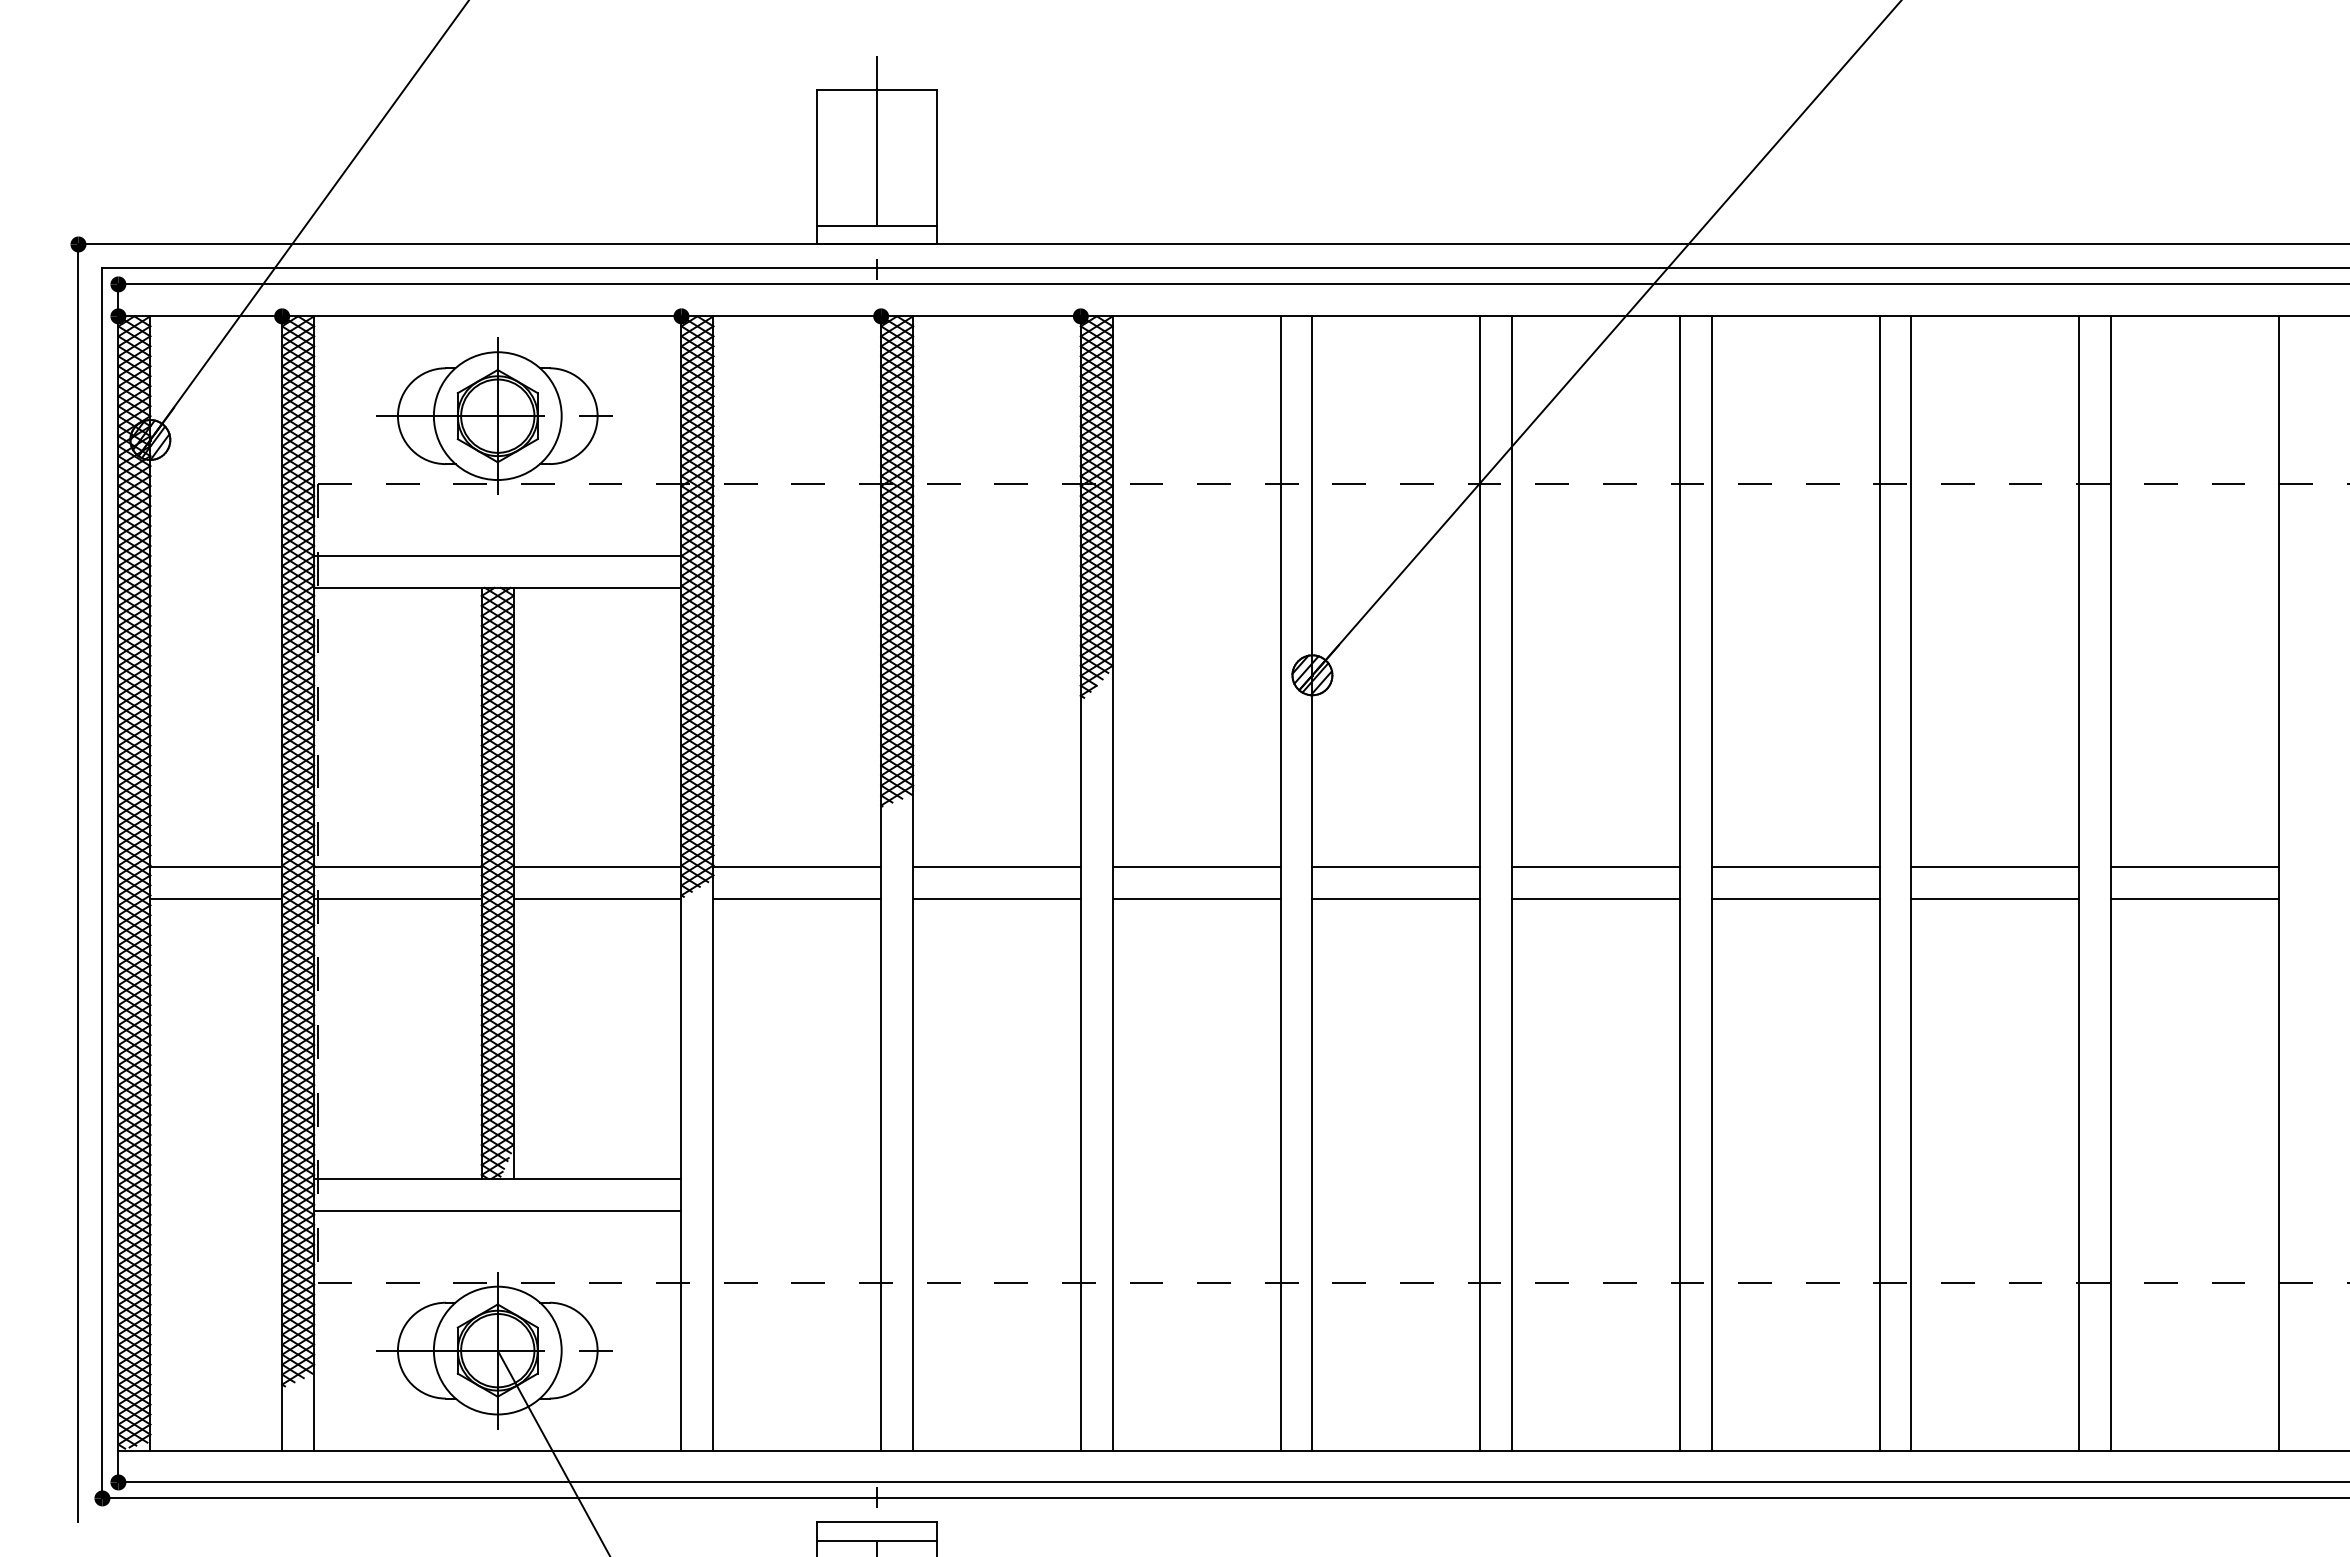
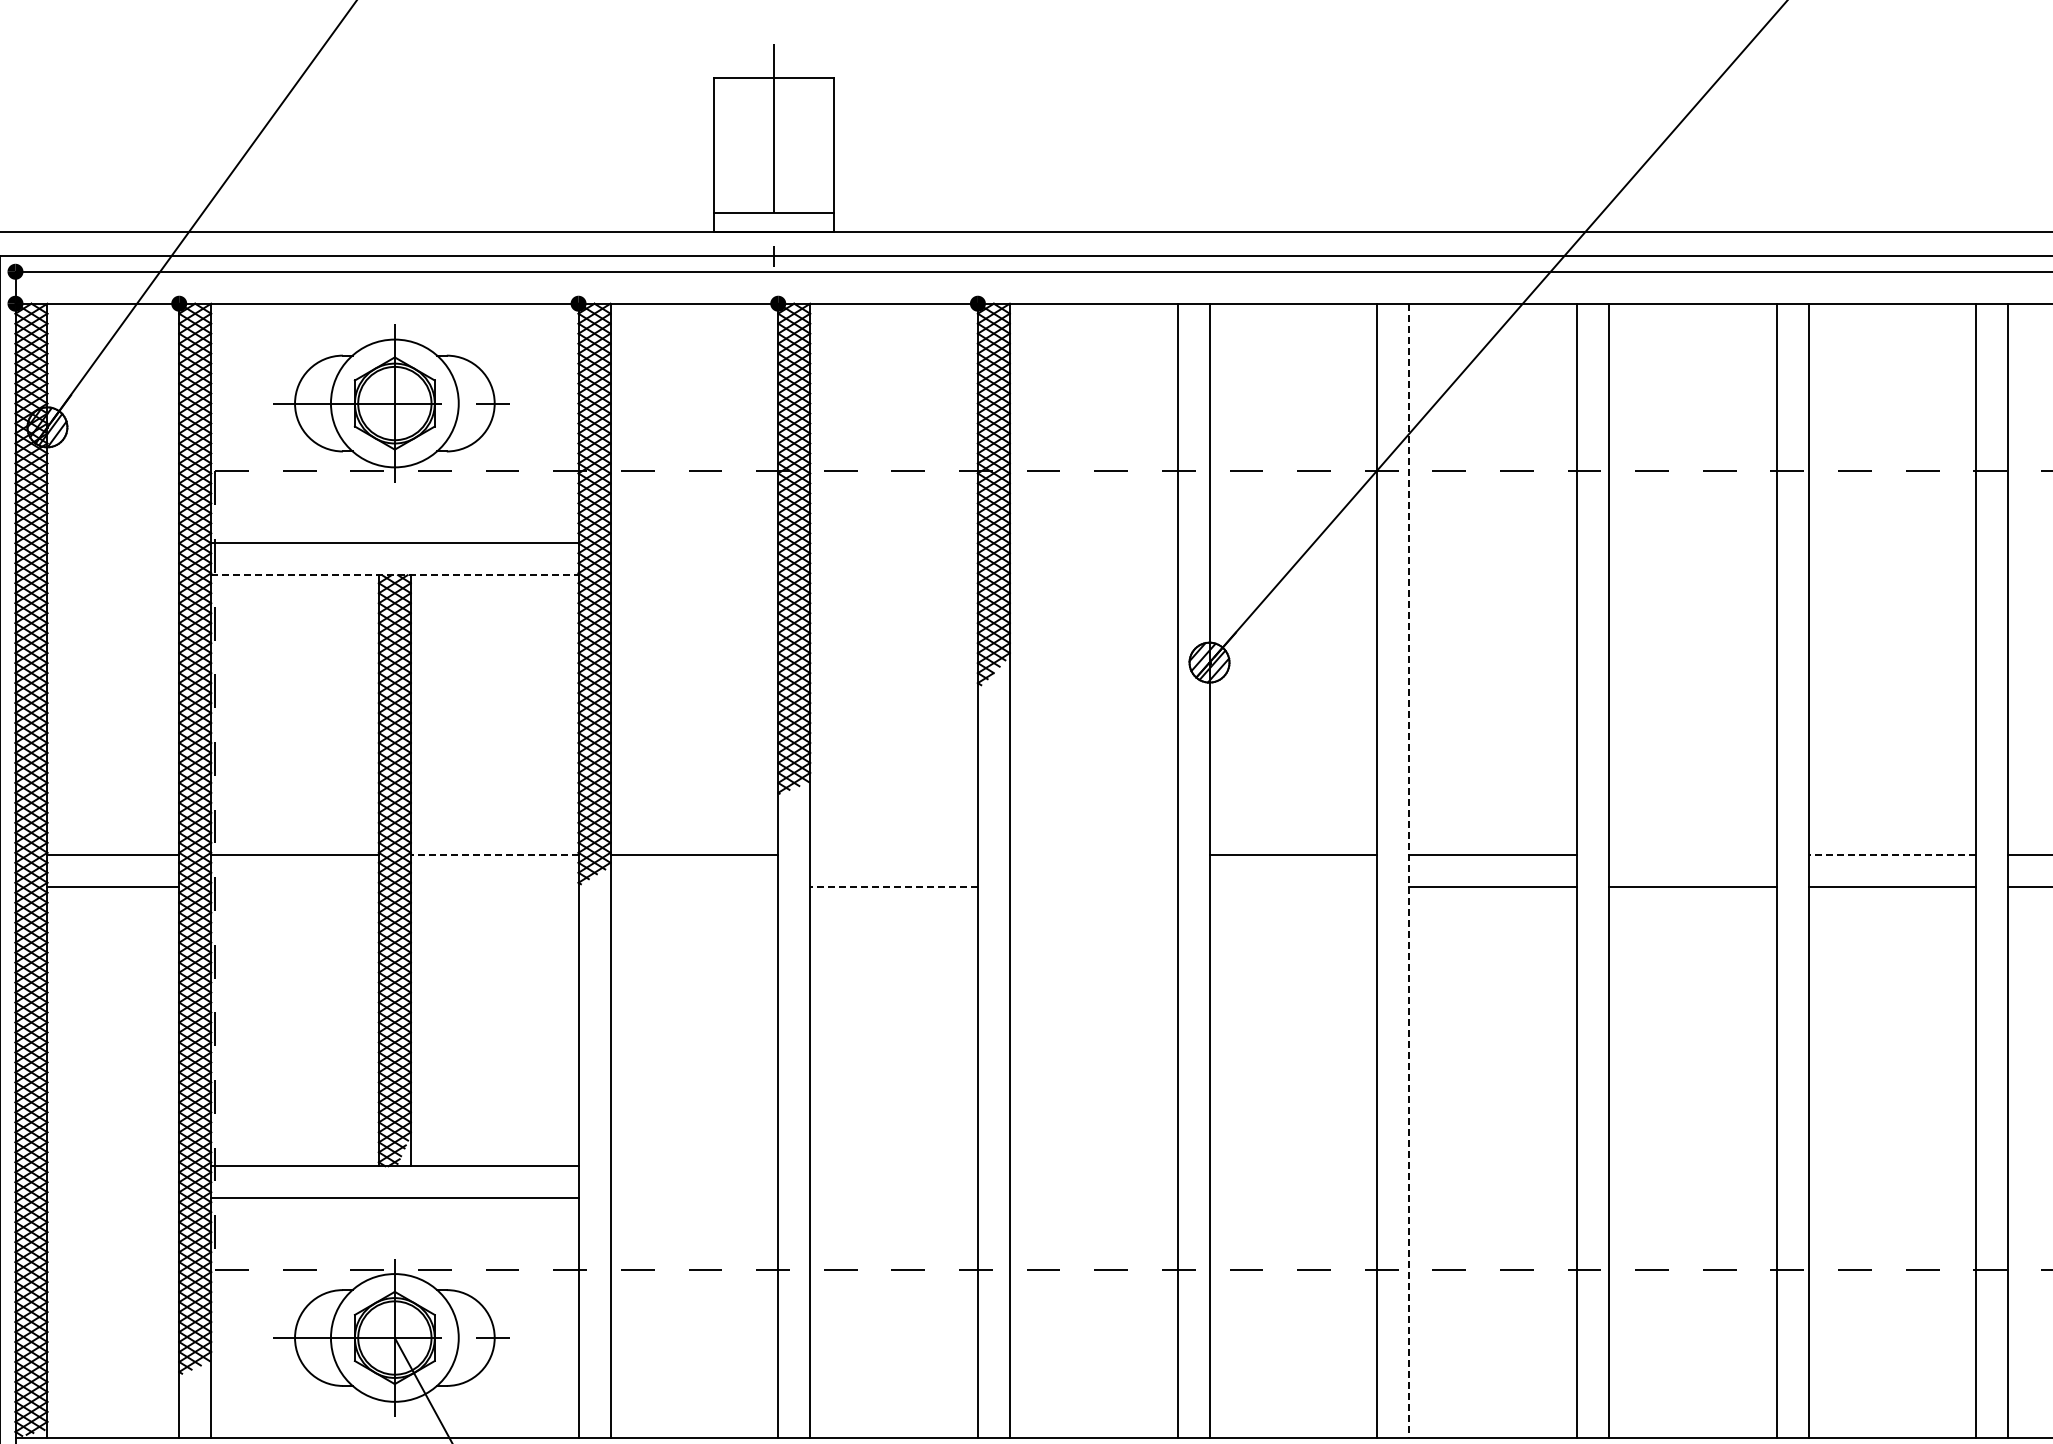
line: (497, 587) -> (394, 574), solid -> dashed
line: (597, 867) -> (494, 854), solid -> dashed
line: (996, 867) -> (893, 854), removed
line: (1196, 867) -> (1093, 854), removed
line: (1795, 867) -> (1692, 854), removed
line: (1995, 867) -> (1892, 854), solid -> dashed
line: (1512, 883) -> (1409, 870), solid -> dashed
line: (397, 899) -> (294, 886), removed
line: (597, 899) -> (494, 886), removed
line: (797, 899) -> (694, 886), removed
line: (996, 899) -> (893, 886), solid -> dashed
line: (1196, 899) -> (1093, 886), removed
line: (1396, 899) -> (1293, 886), removed

